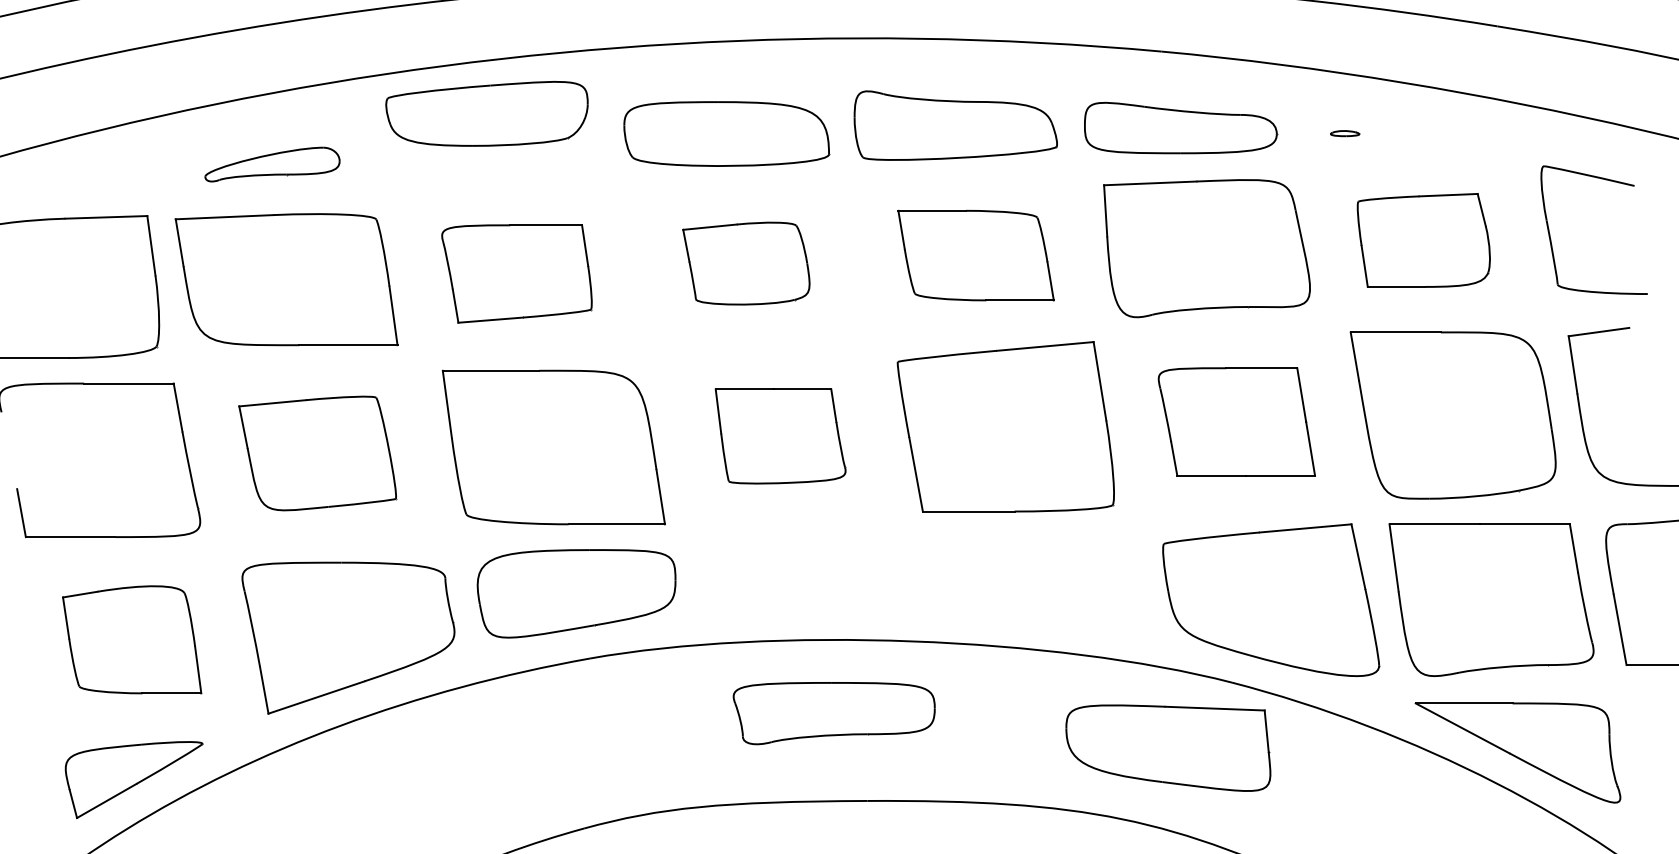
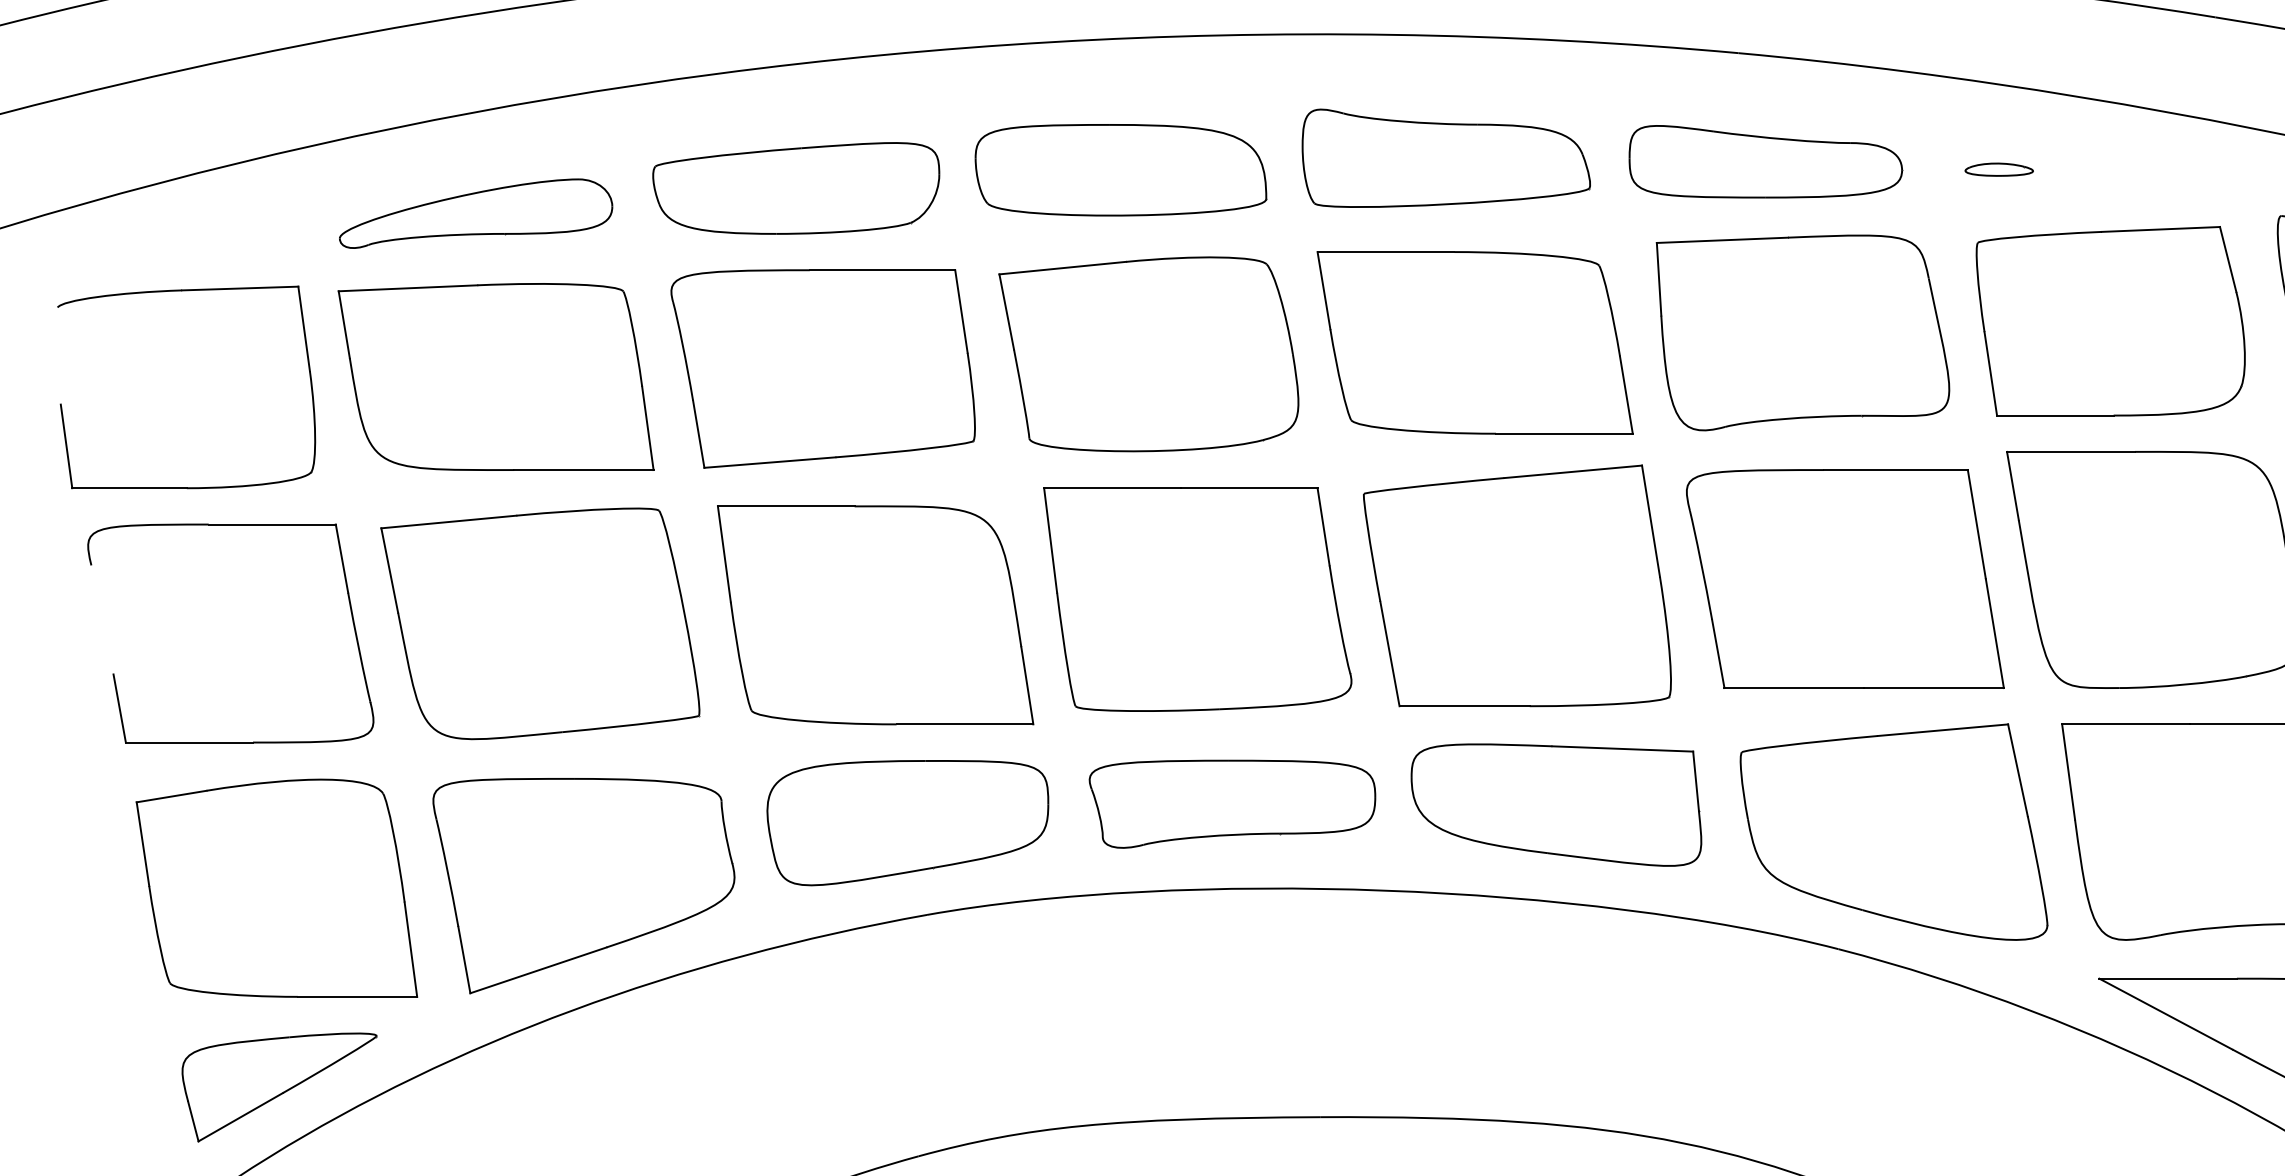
part: (486, 113) -> (795, 187), moved
part: (1344, 133) -> (1998, 169), size x1.67
part: (272, 164) -> (476, 213), size x1.43
part: (1423, 240) -> (2110, 321), size x1.43
part: (975, 255) -> (1474, 342), size x1.43
part: (746, 263) -> (1149, 354), size x1.67
part: (516, 273) -> (822, 368), size x1.43
part: (1236, 421) -> (1844, 578), size x1.43
part: (780, 436) -> (1197, 599), size x1.67
part: (317, 453) -> (539, 623), size x1.43
part: (131, 639) -> (275, 887), size x1.43
part: (833, 713) -> (1231, 804), moved
part: (1168, 747) -> (1556, 804), moved

